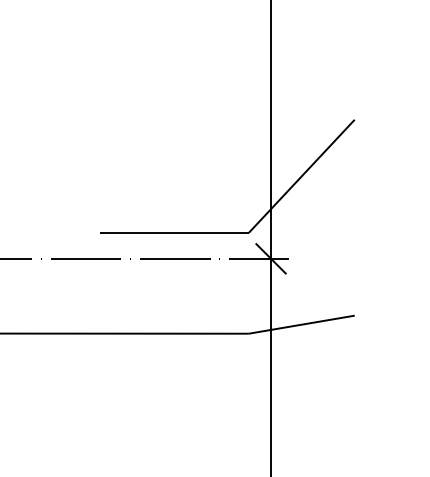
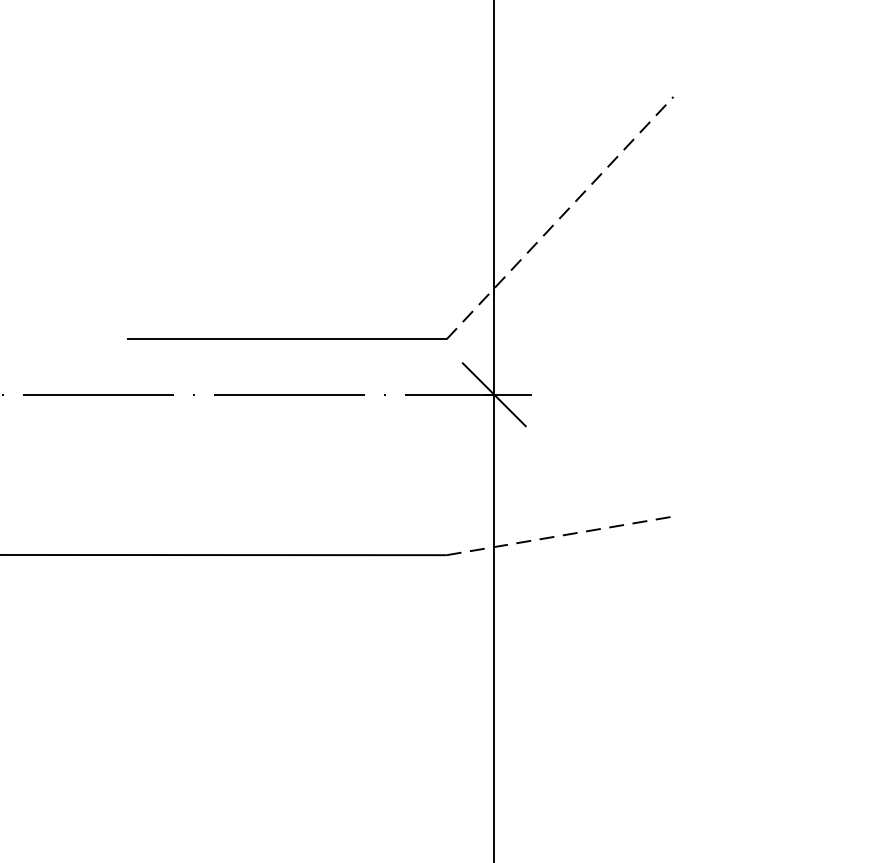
line: (302, 175) -> (561, 216), solid -> dashed
line: (301, 324) -> (559, 535), solid -> dashed

